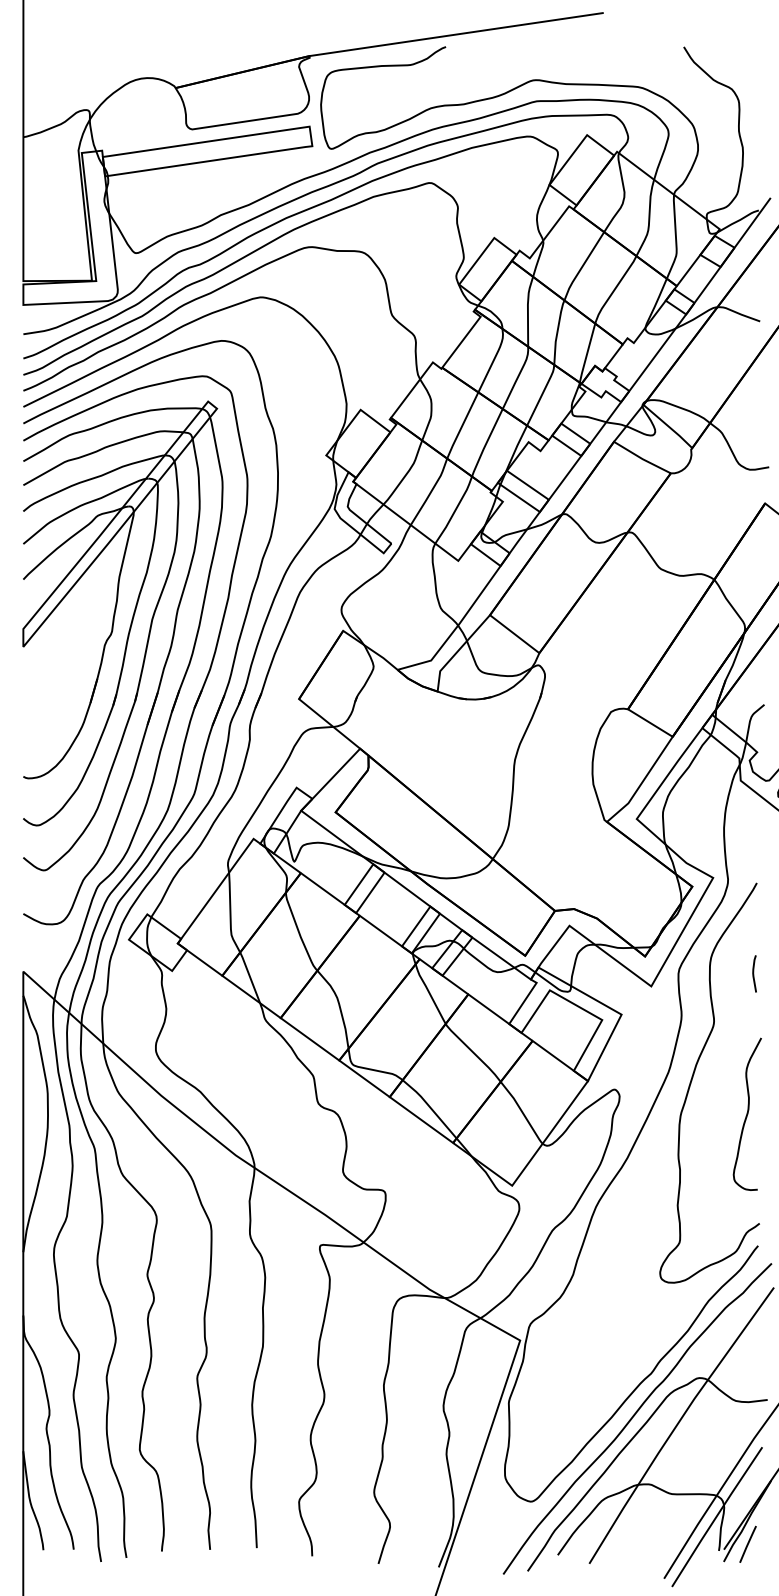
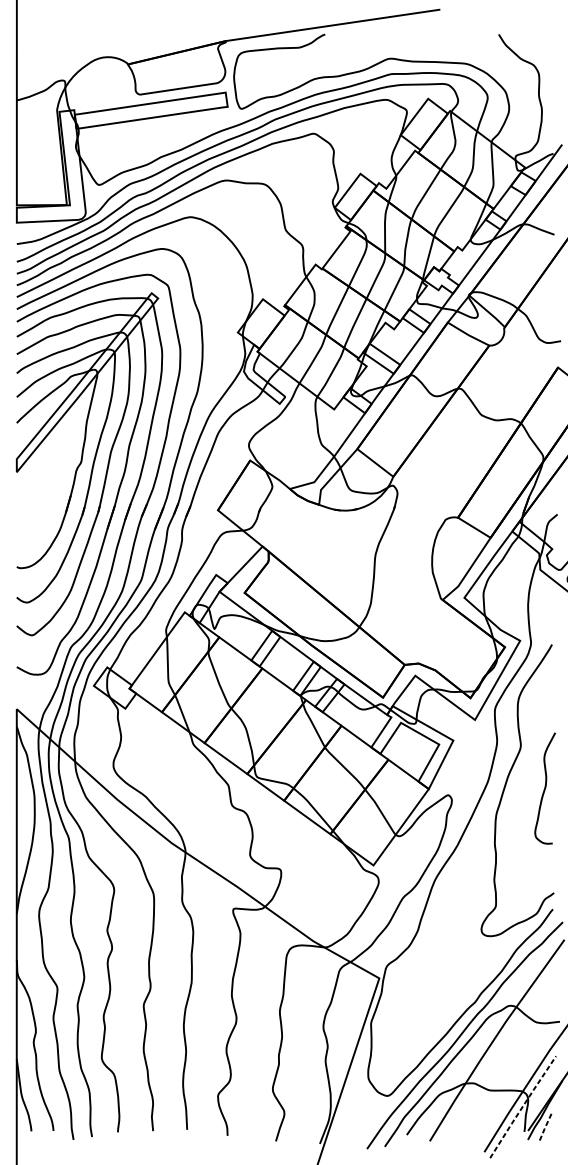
curve: (754, 973) -> (550, 710), removed
curve: (746, 1113) -> (544, 787), moved
line: (716, 1516) -> (522, 1106), solid -> dashed
line: (748, 1543) -> (545, 1126), solid -> dashed

